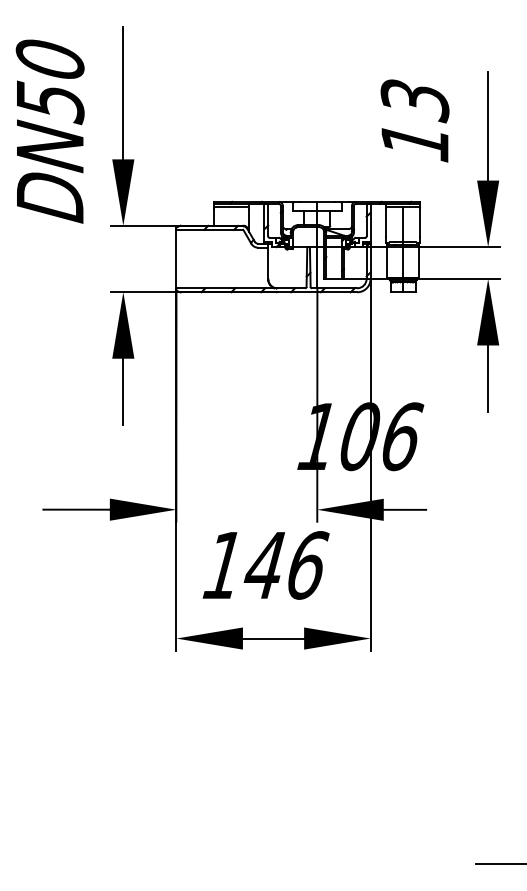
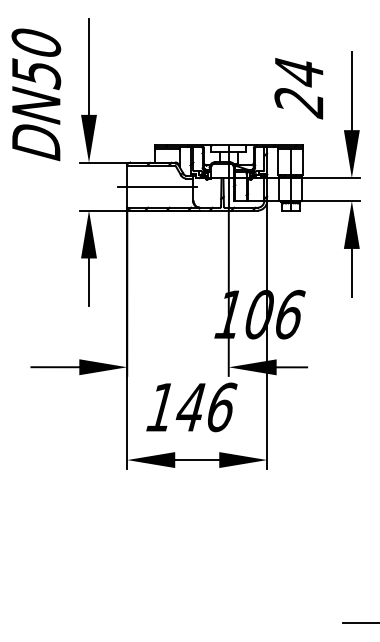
text: (414, 122) -> (298, 88), 13 -> 24
line: (218, 259) -> (157, 187), added

